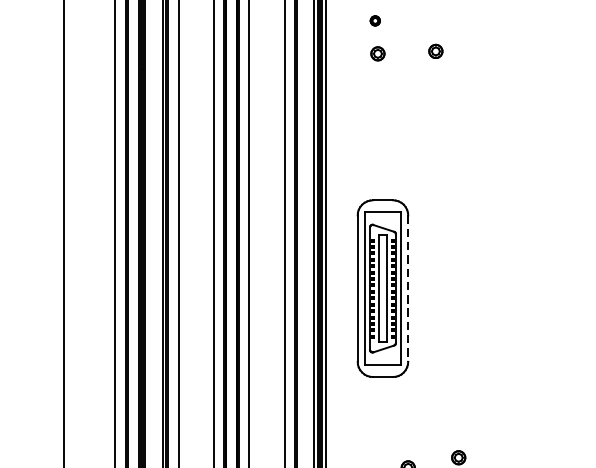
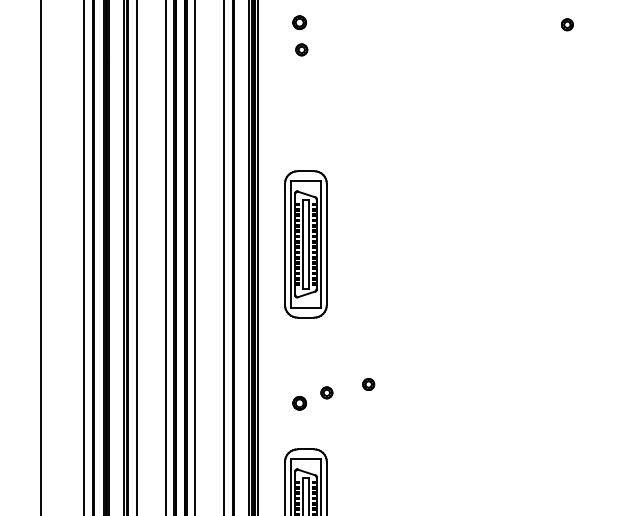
part: (375, 20) -> (299, 22), size x1.67
part: (435, 50) -> (349, 47), removed
line: (407, 288) -> (326, 244), dashed -> solid

